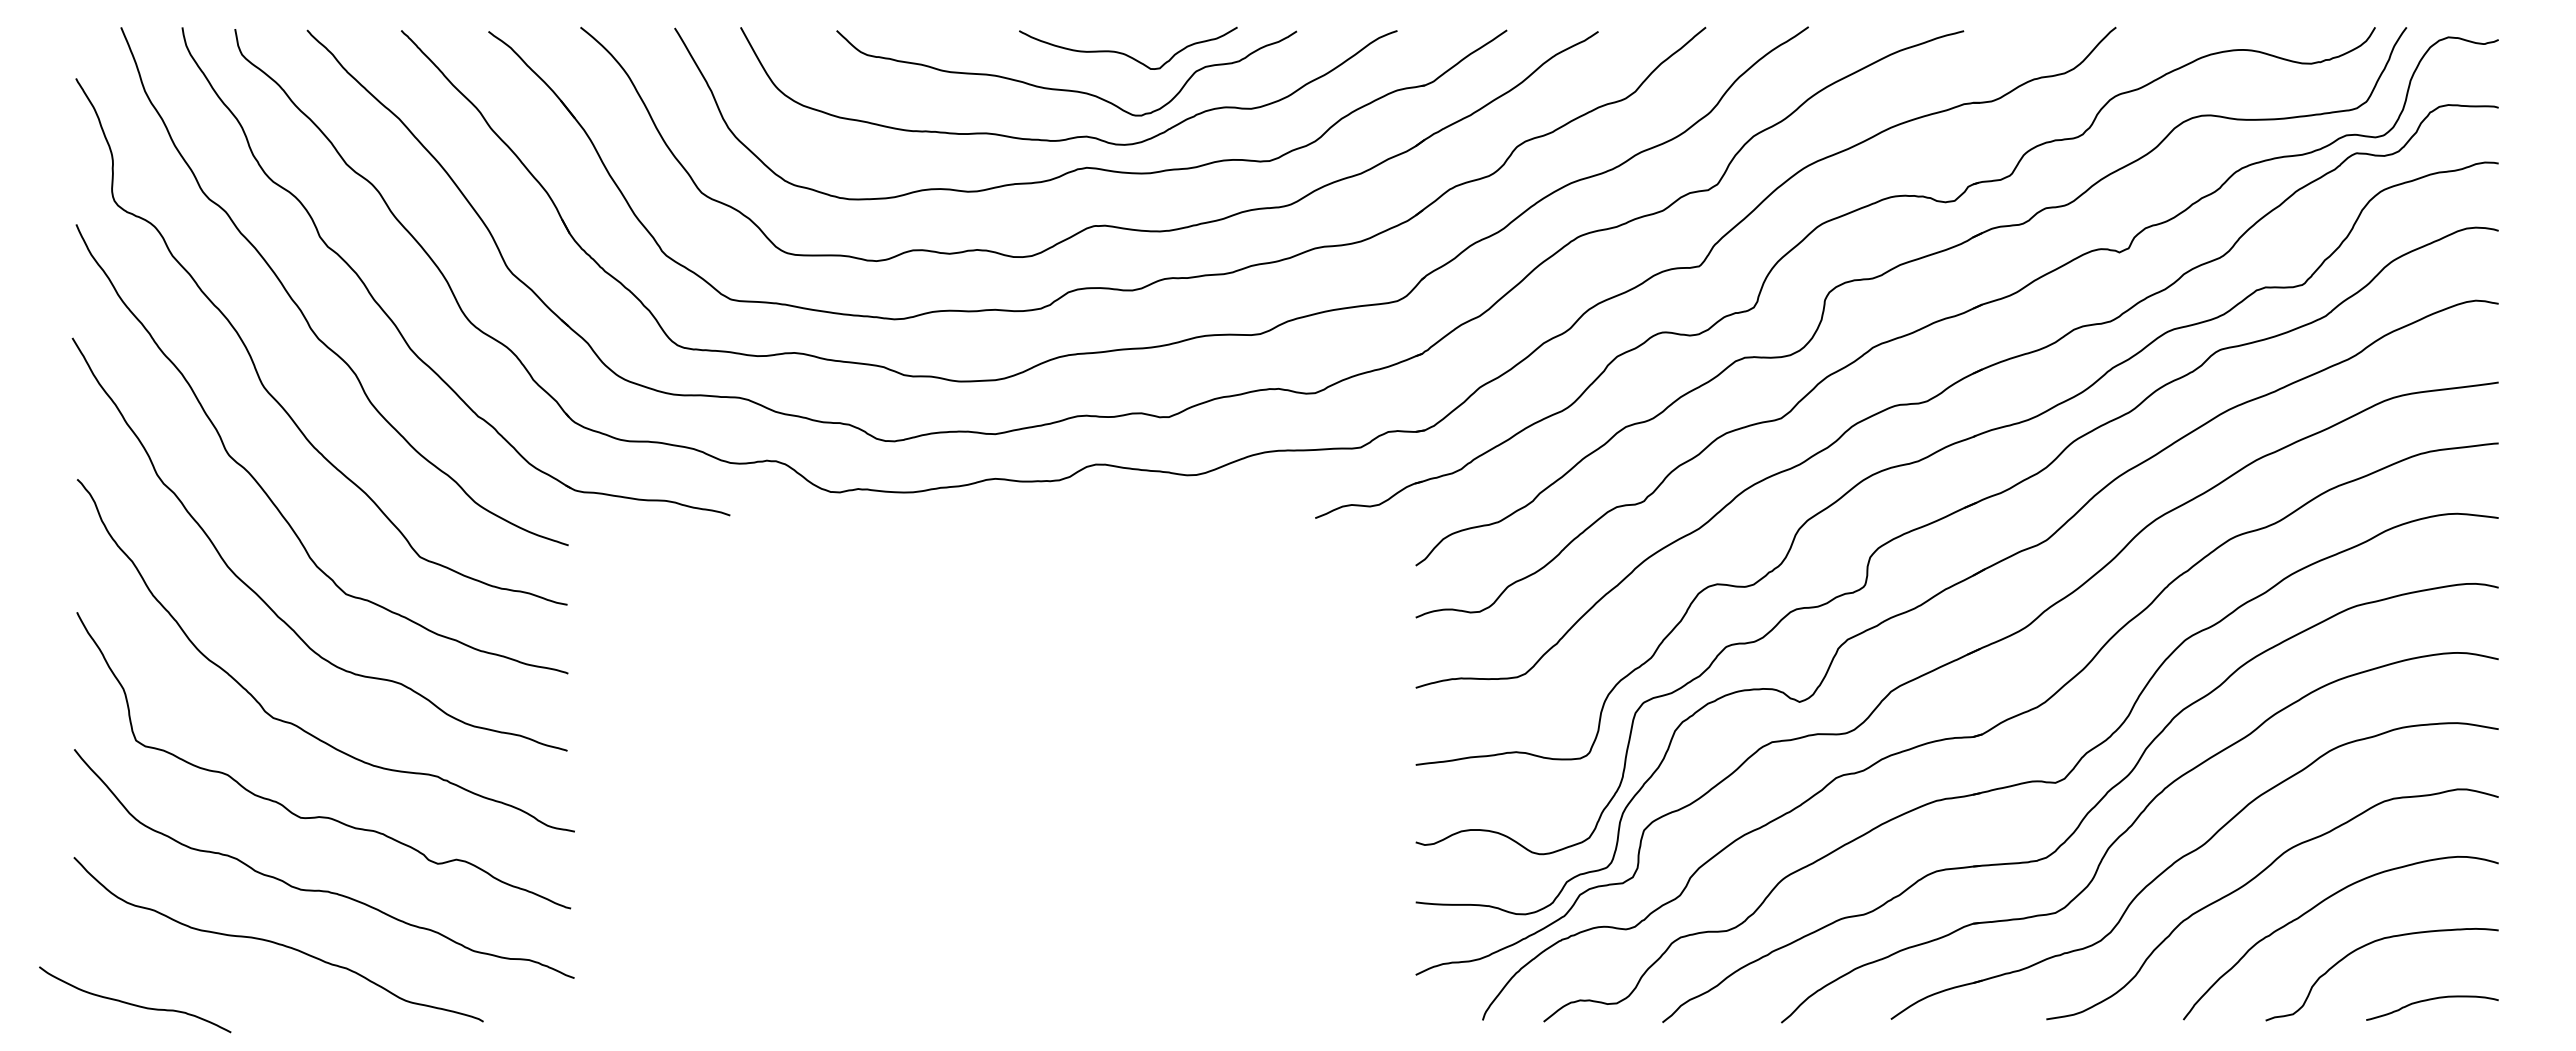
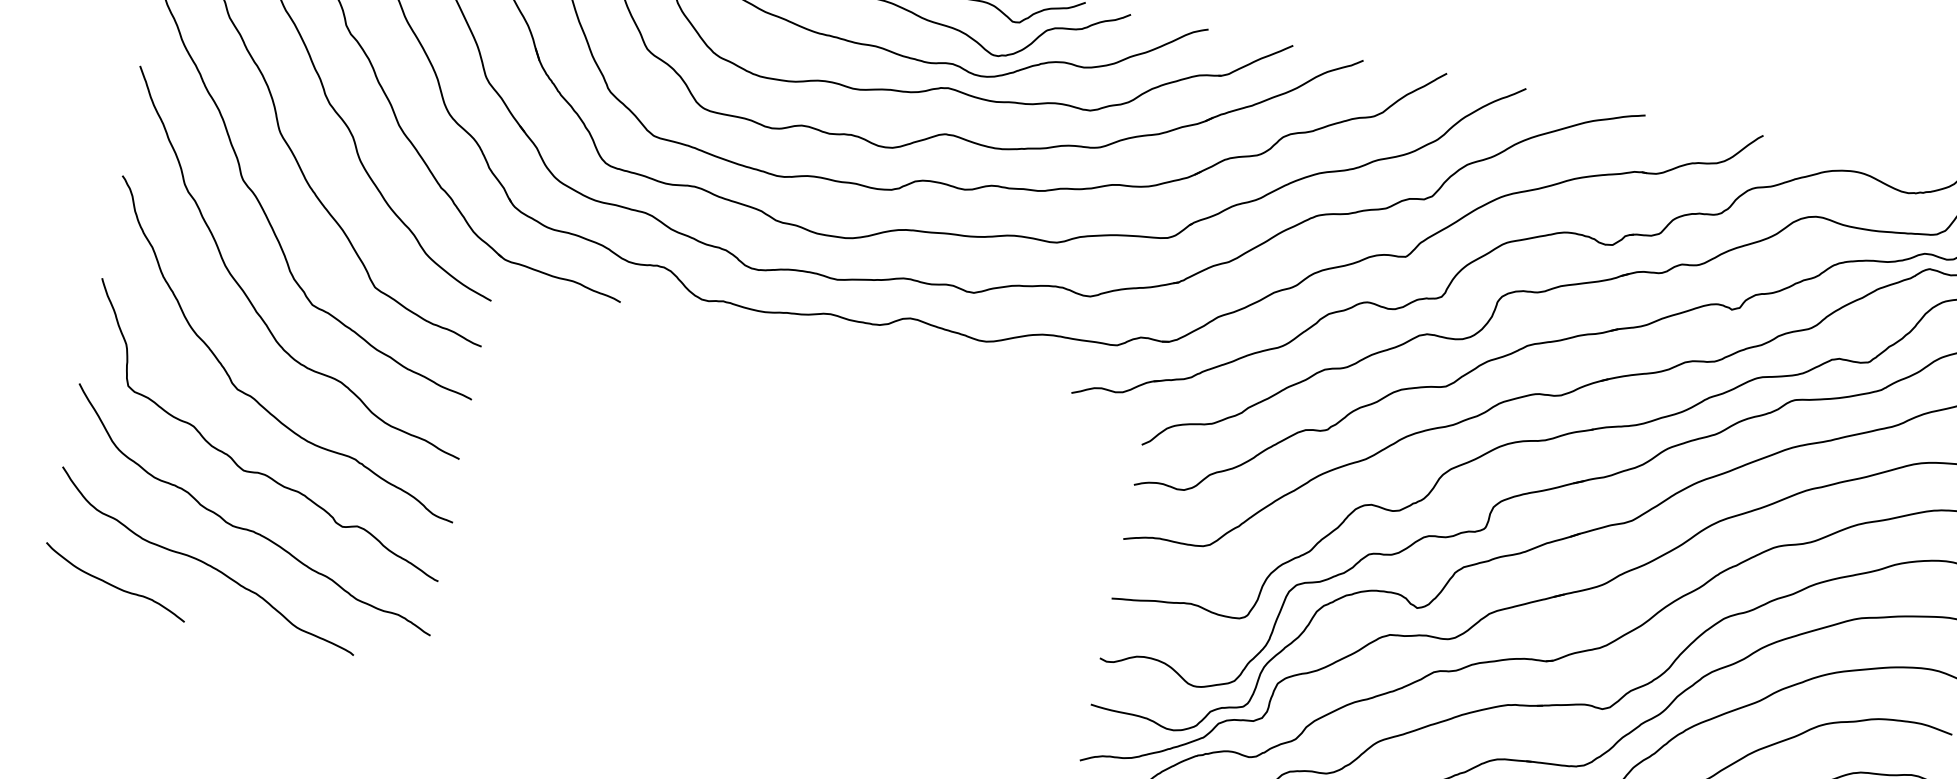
curve: (132, 1003) -> (112, 584), moved

